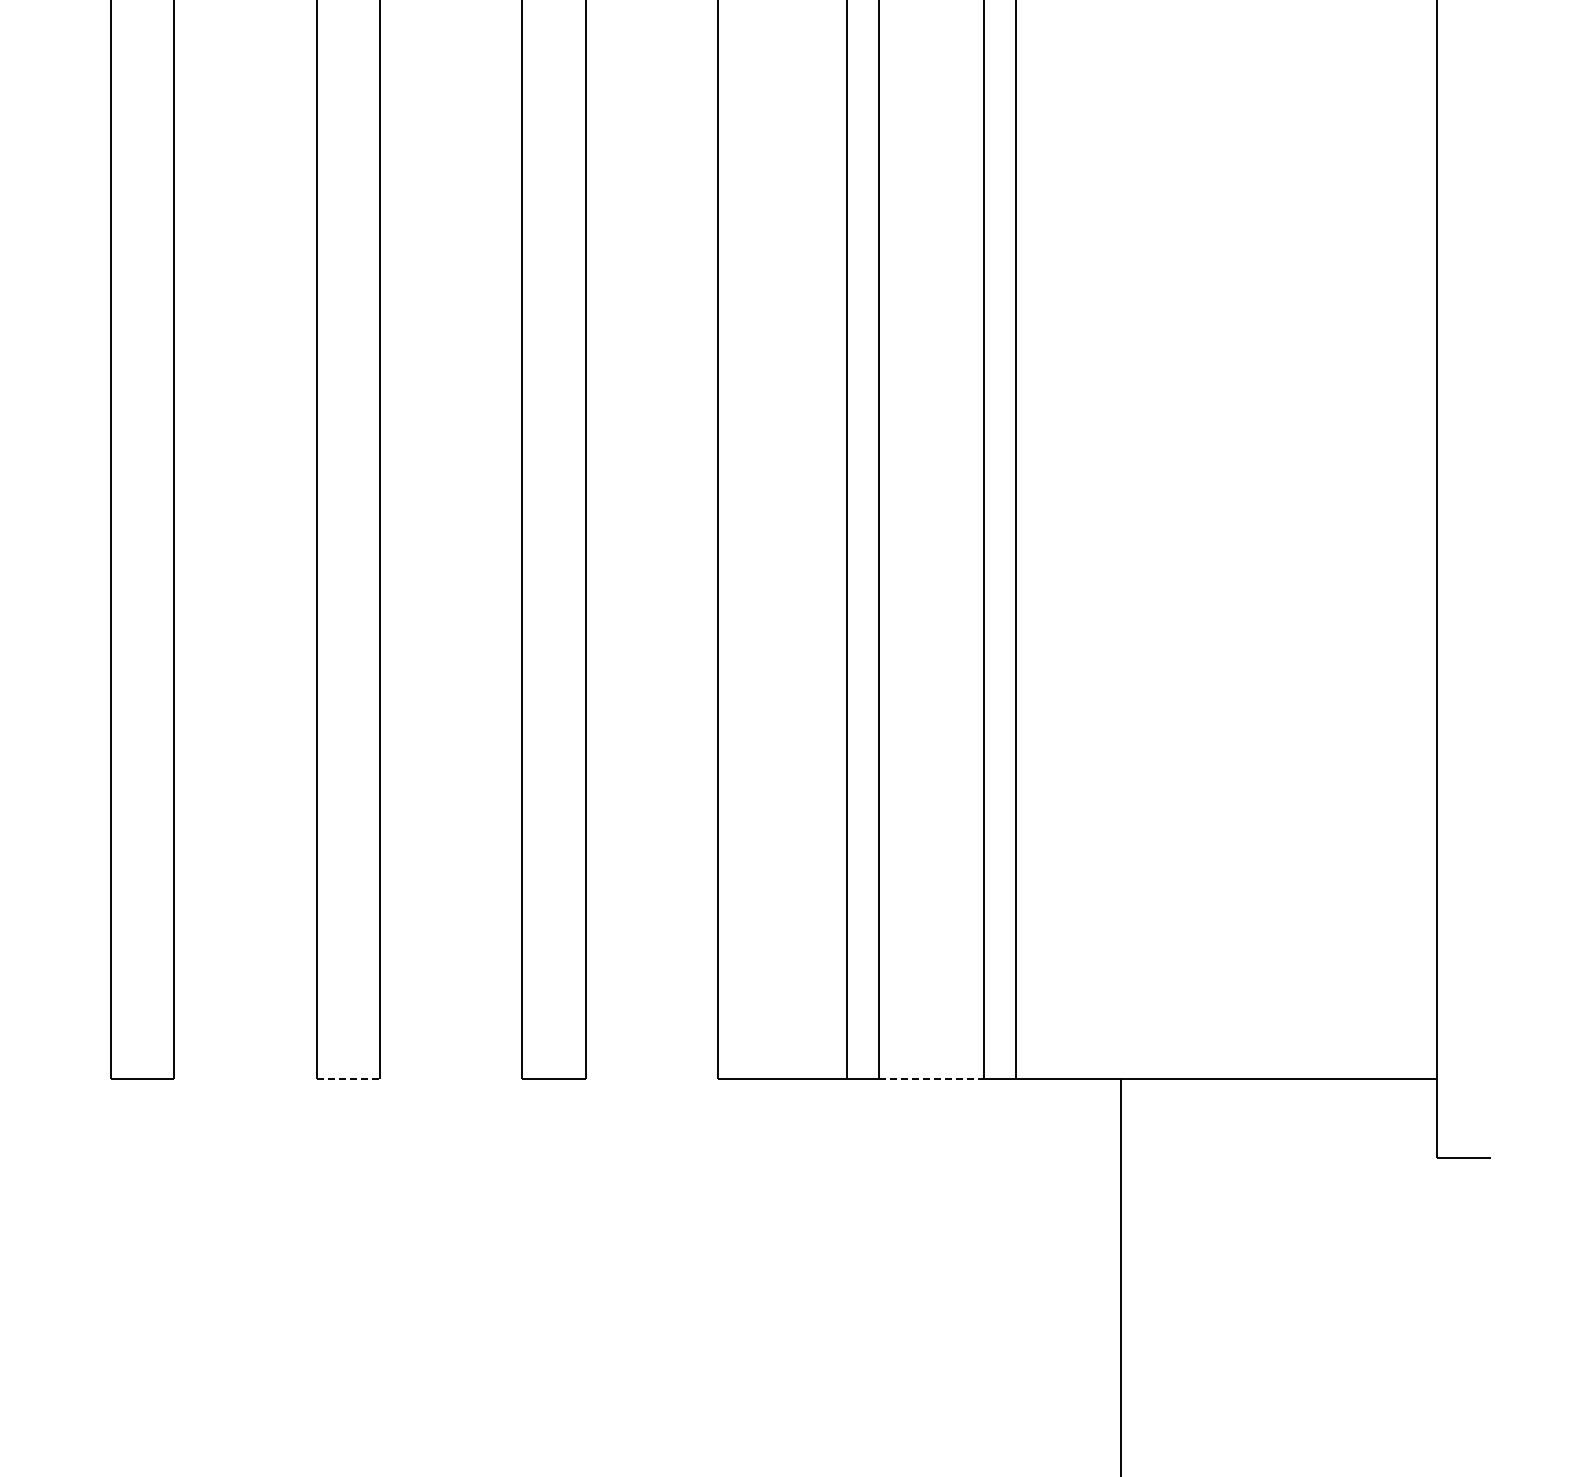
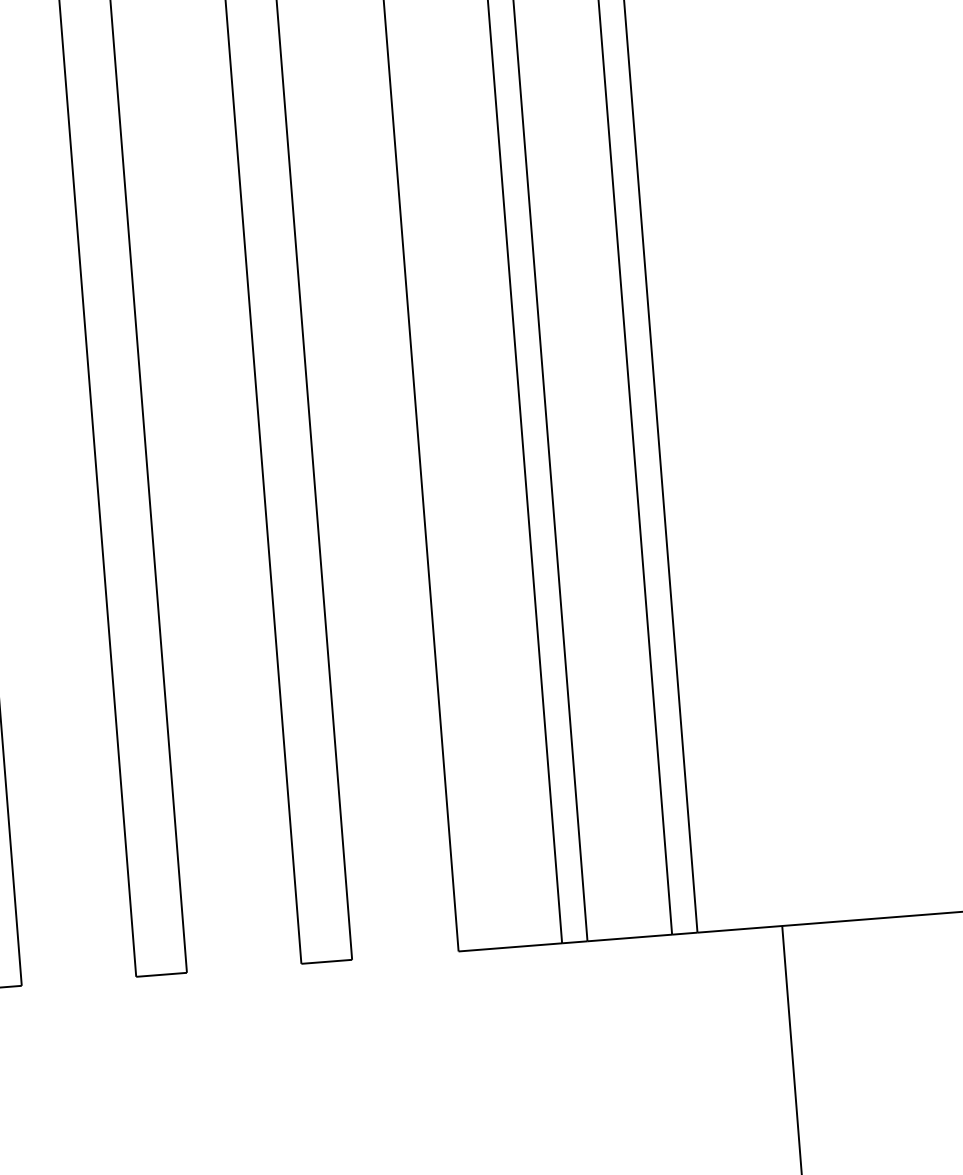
line: (348, 1079) -> (161, 974), dashed -> solid
line: (931, 1079) -> (629, 938), dashed -> solid

